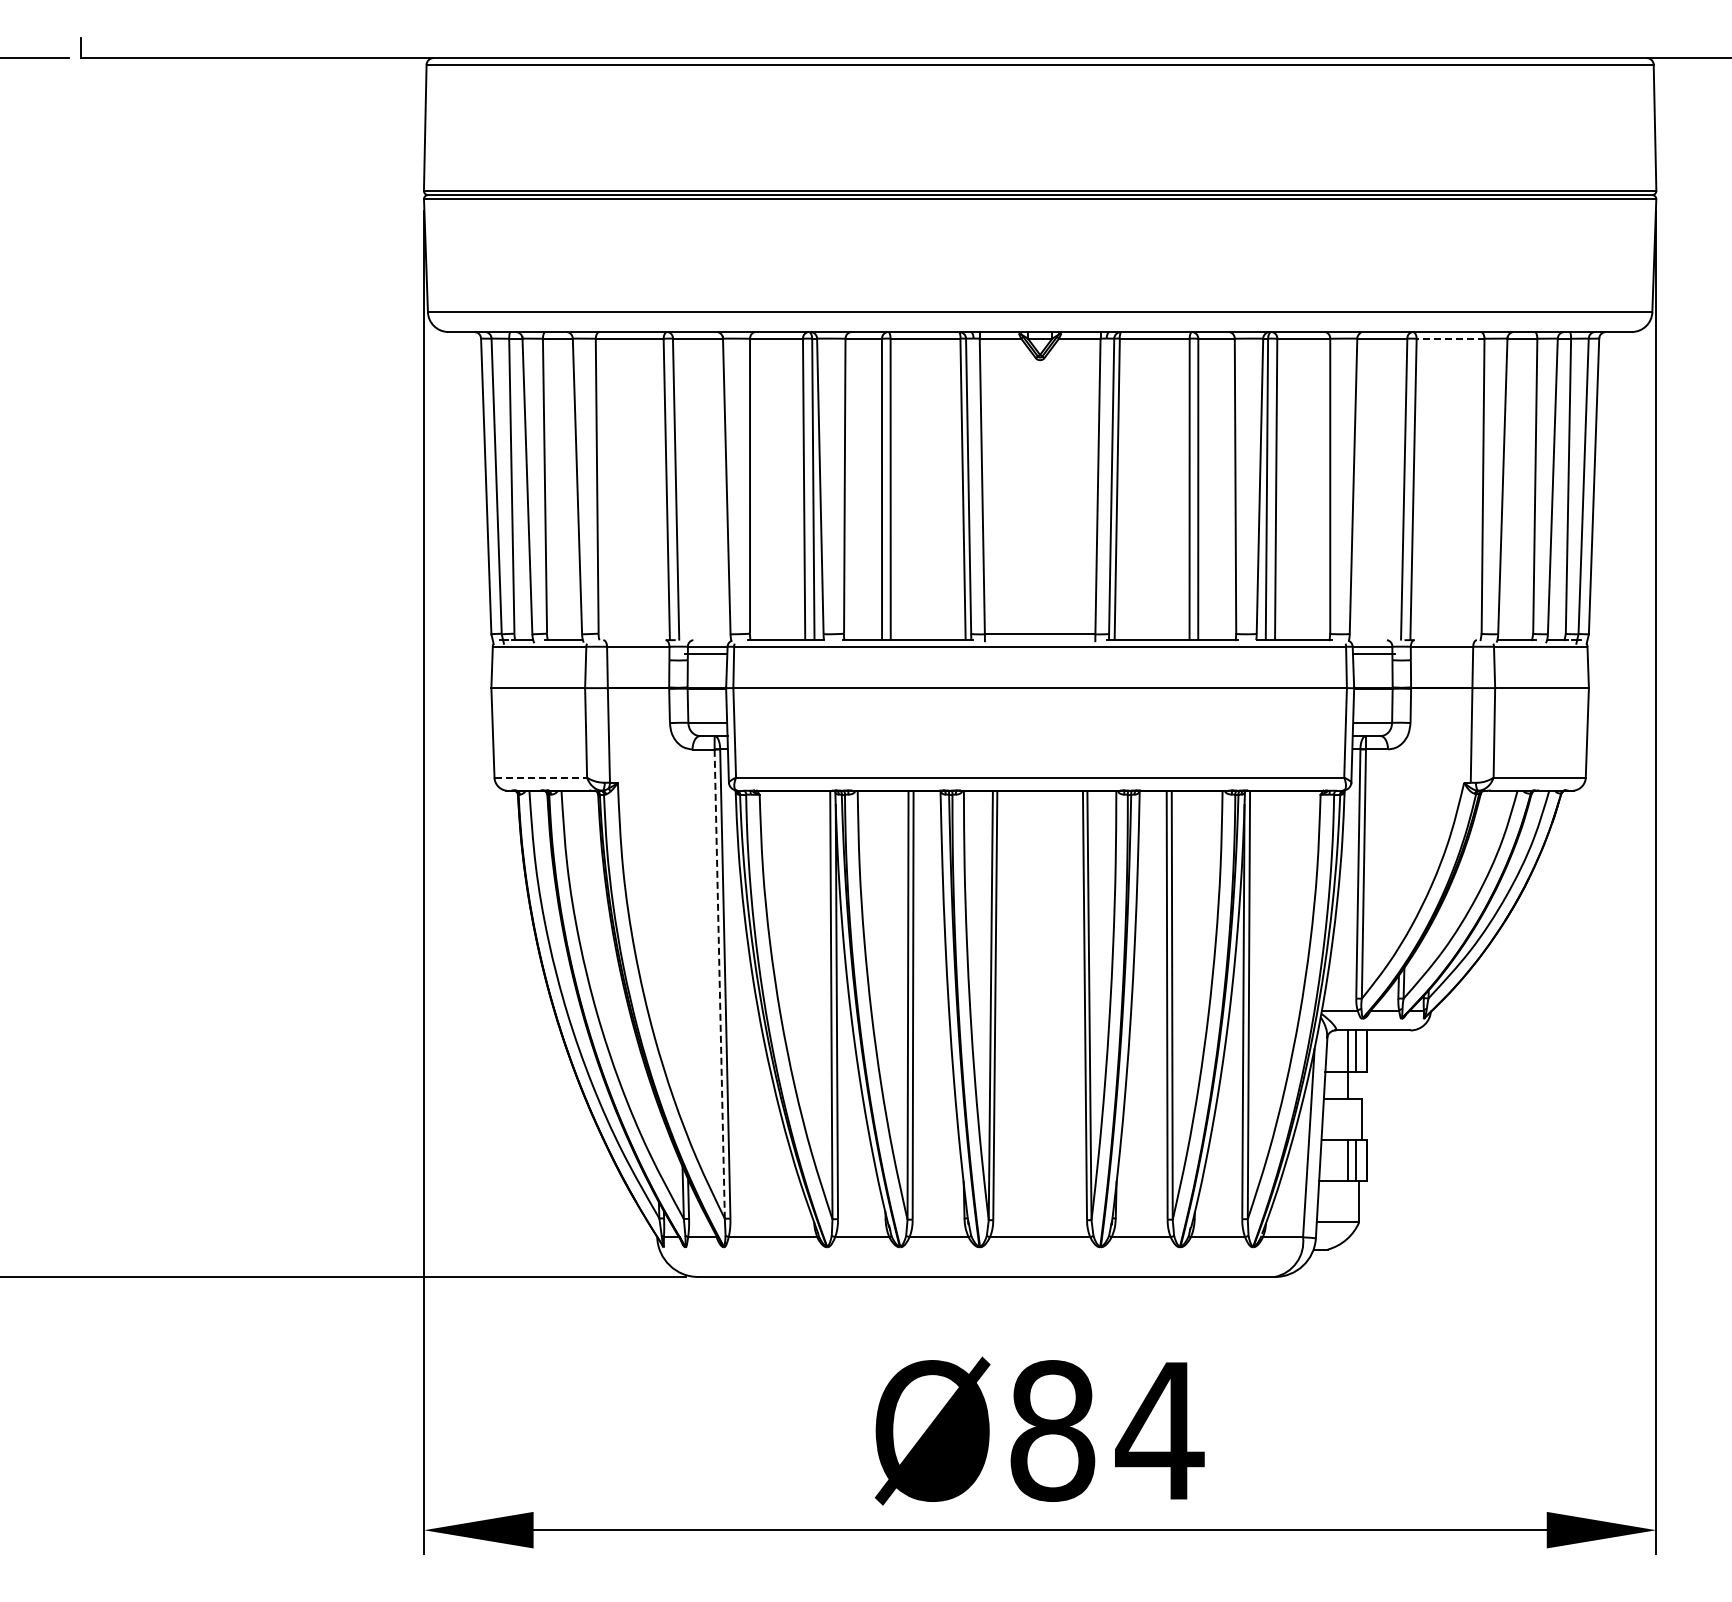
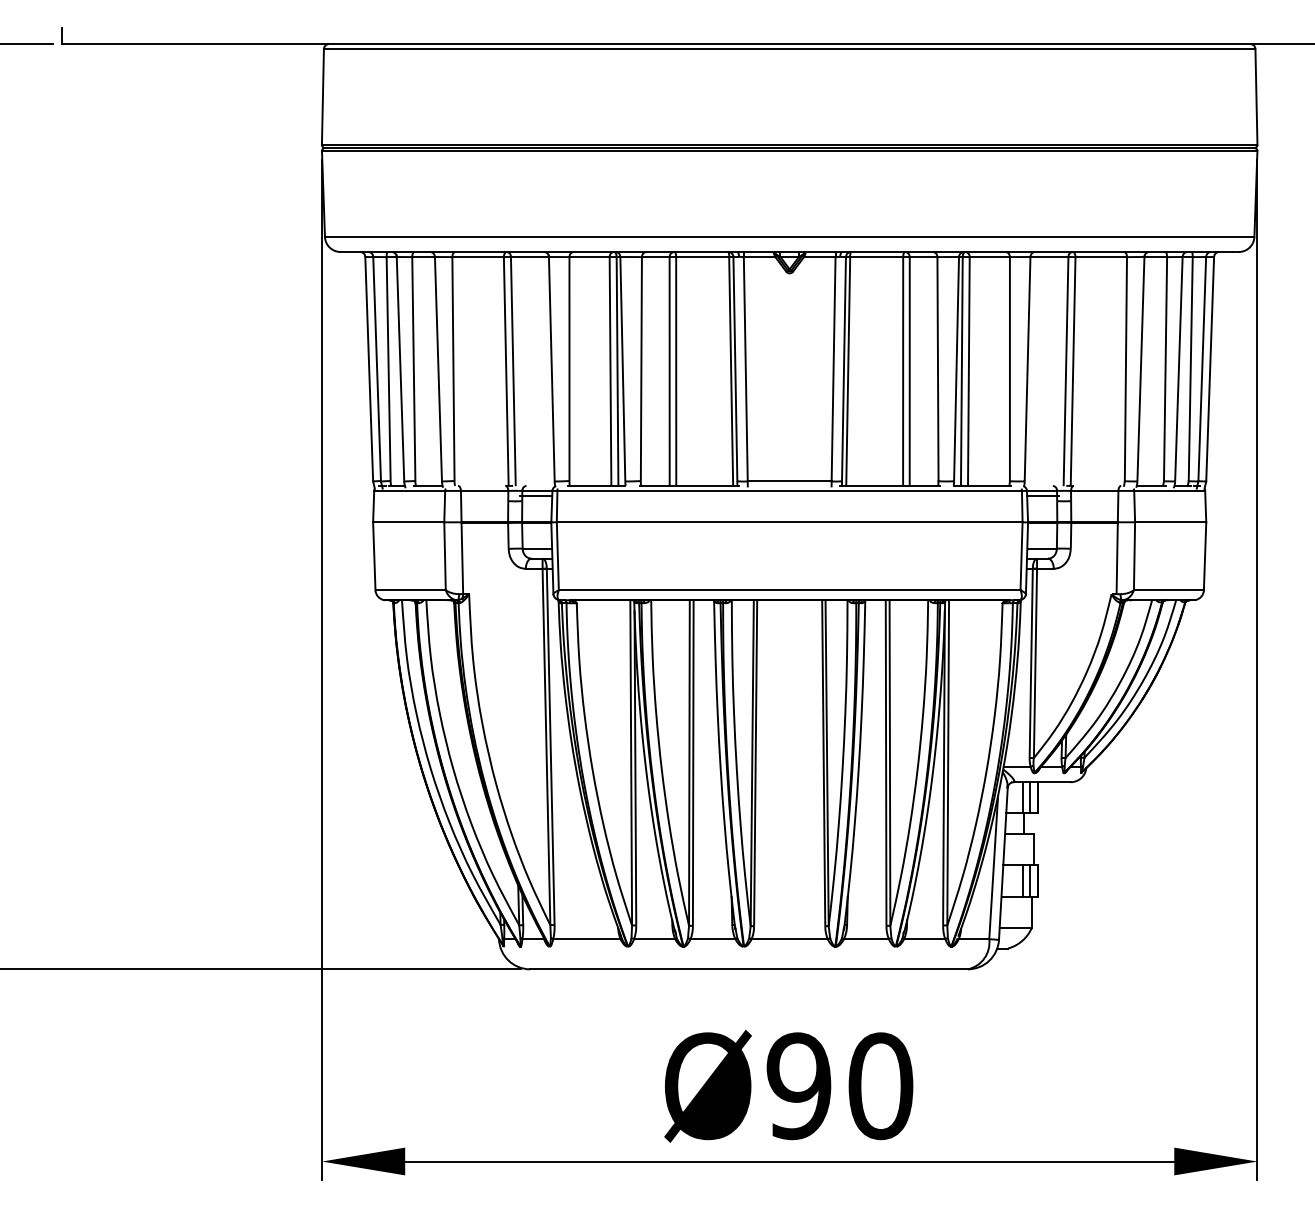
line: (1450, 338) -> (1101, 256), dashed -> solid
line: (541, 777) -> (411, 590), dashed -> solid
line: (719, 982) -> (546, 745), dashed -> solid
text: (1106, 1430) -> (840, 1085), Ø84 -> Ø90

